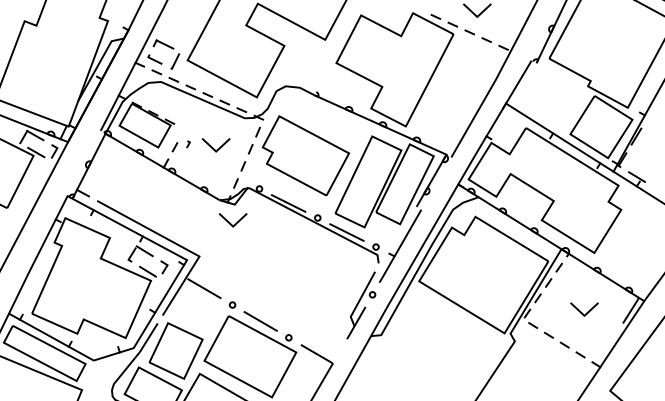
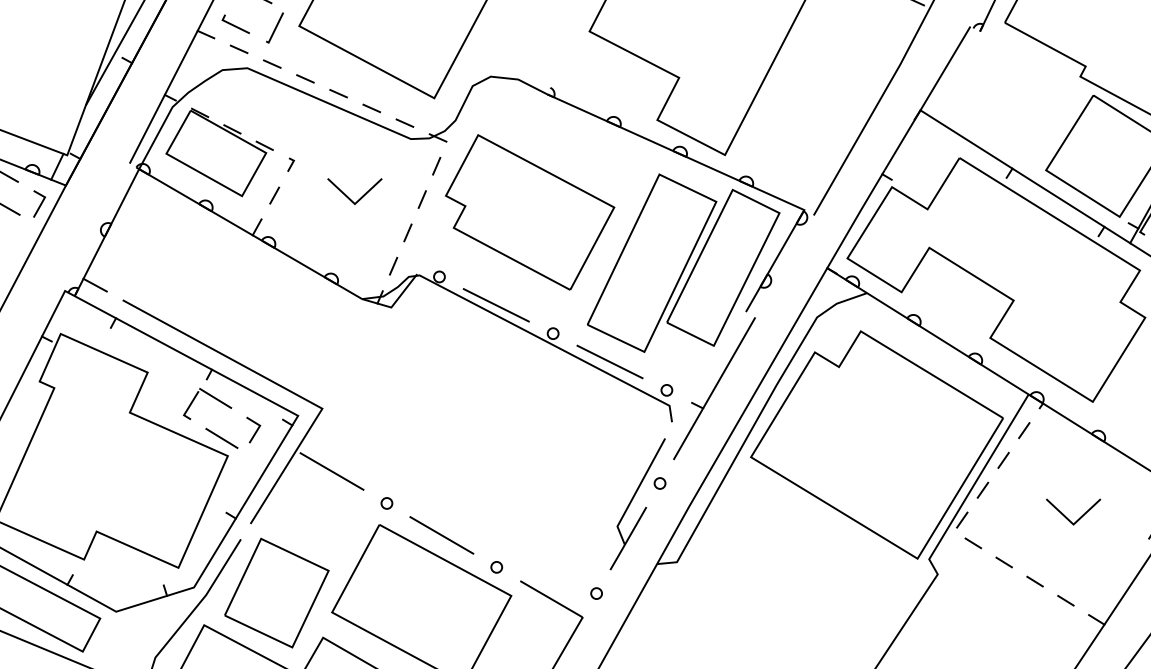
line: (188, 144) -> (291, 164), moved
line: (230, 222) -> (382, 342), removed
circle: (339, 350) -> (595, 592), added

